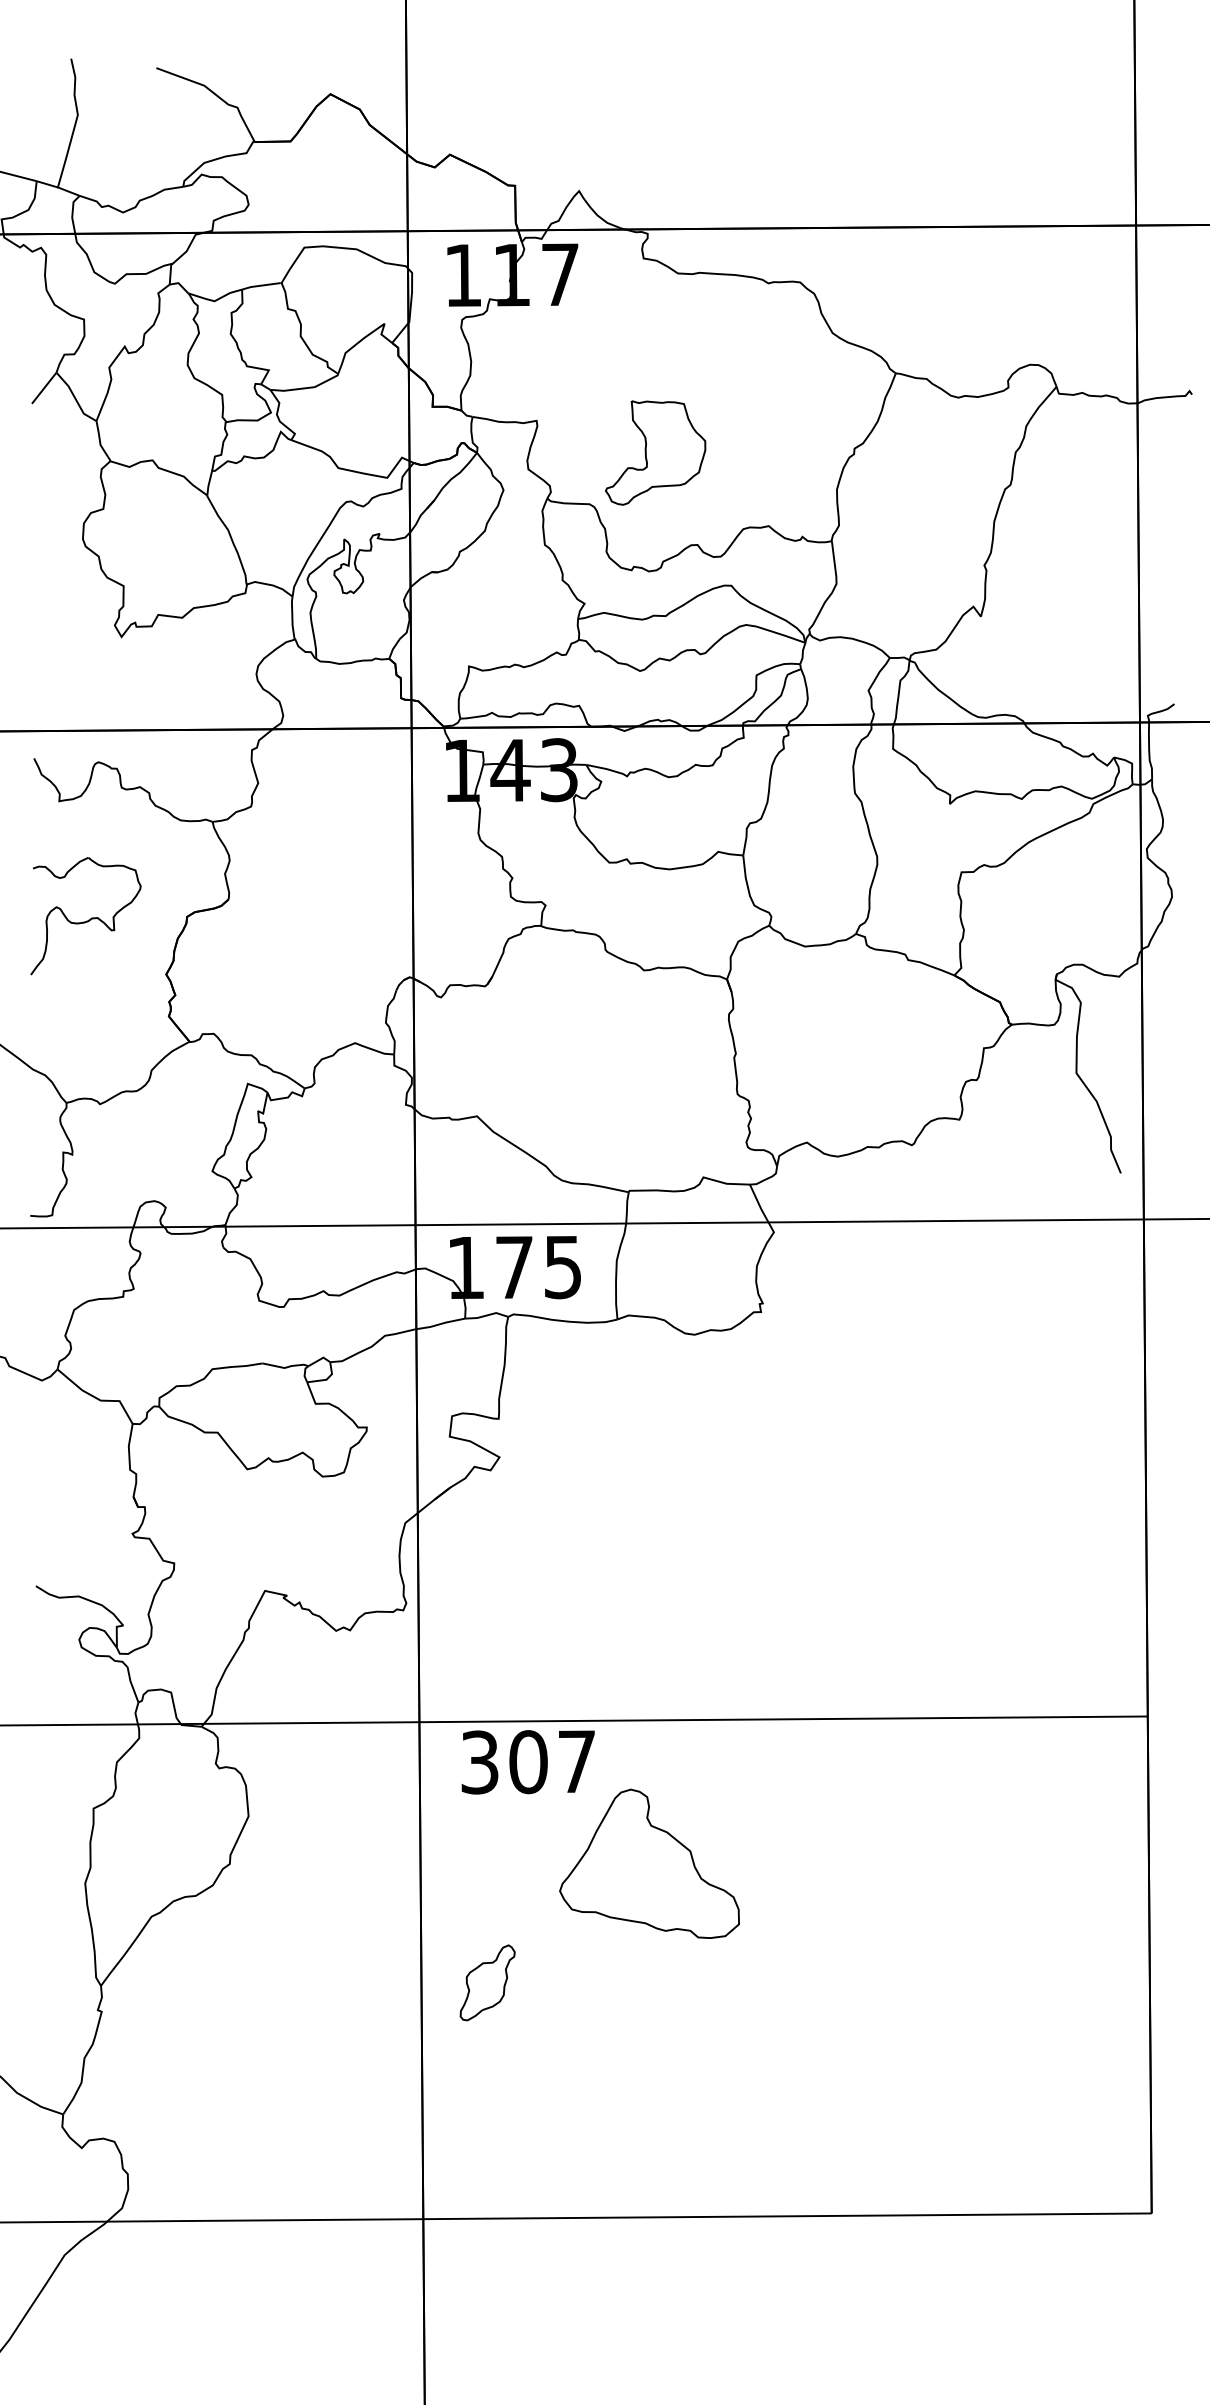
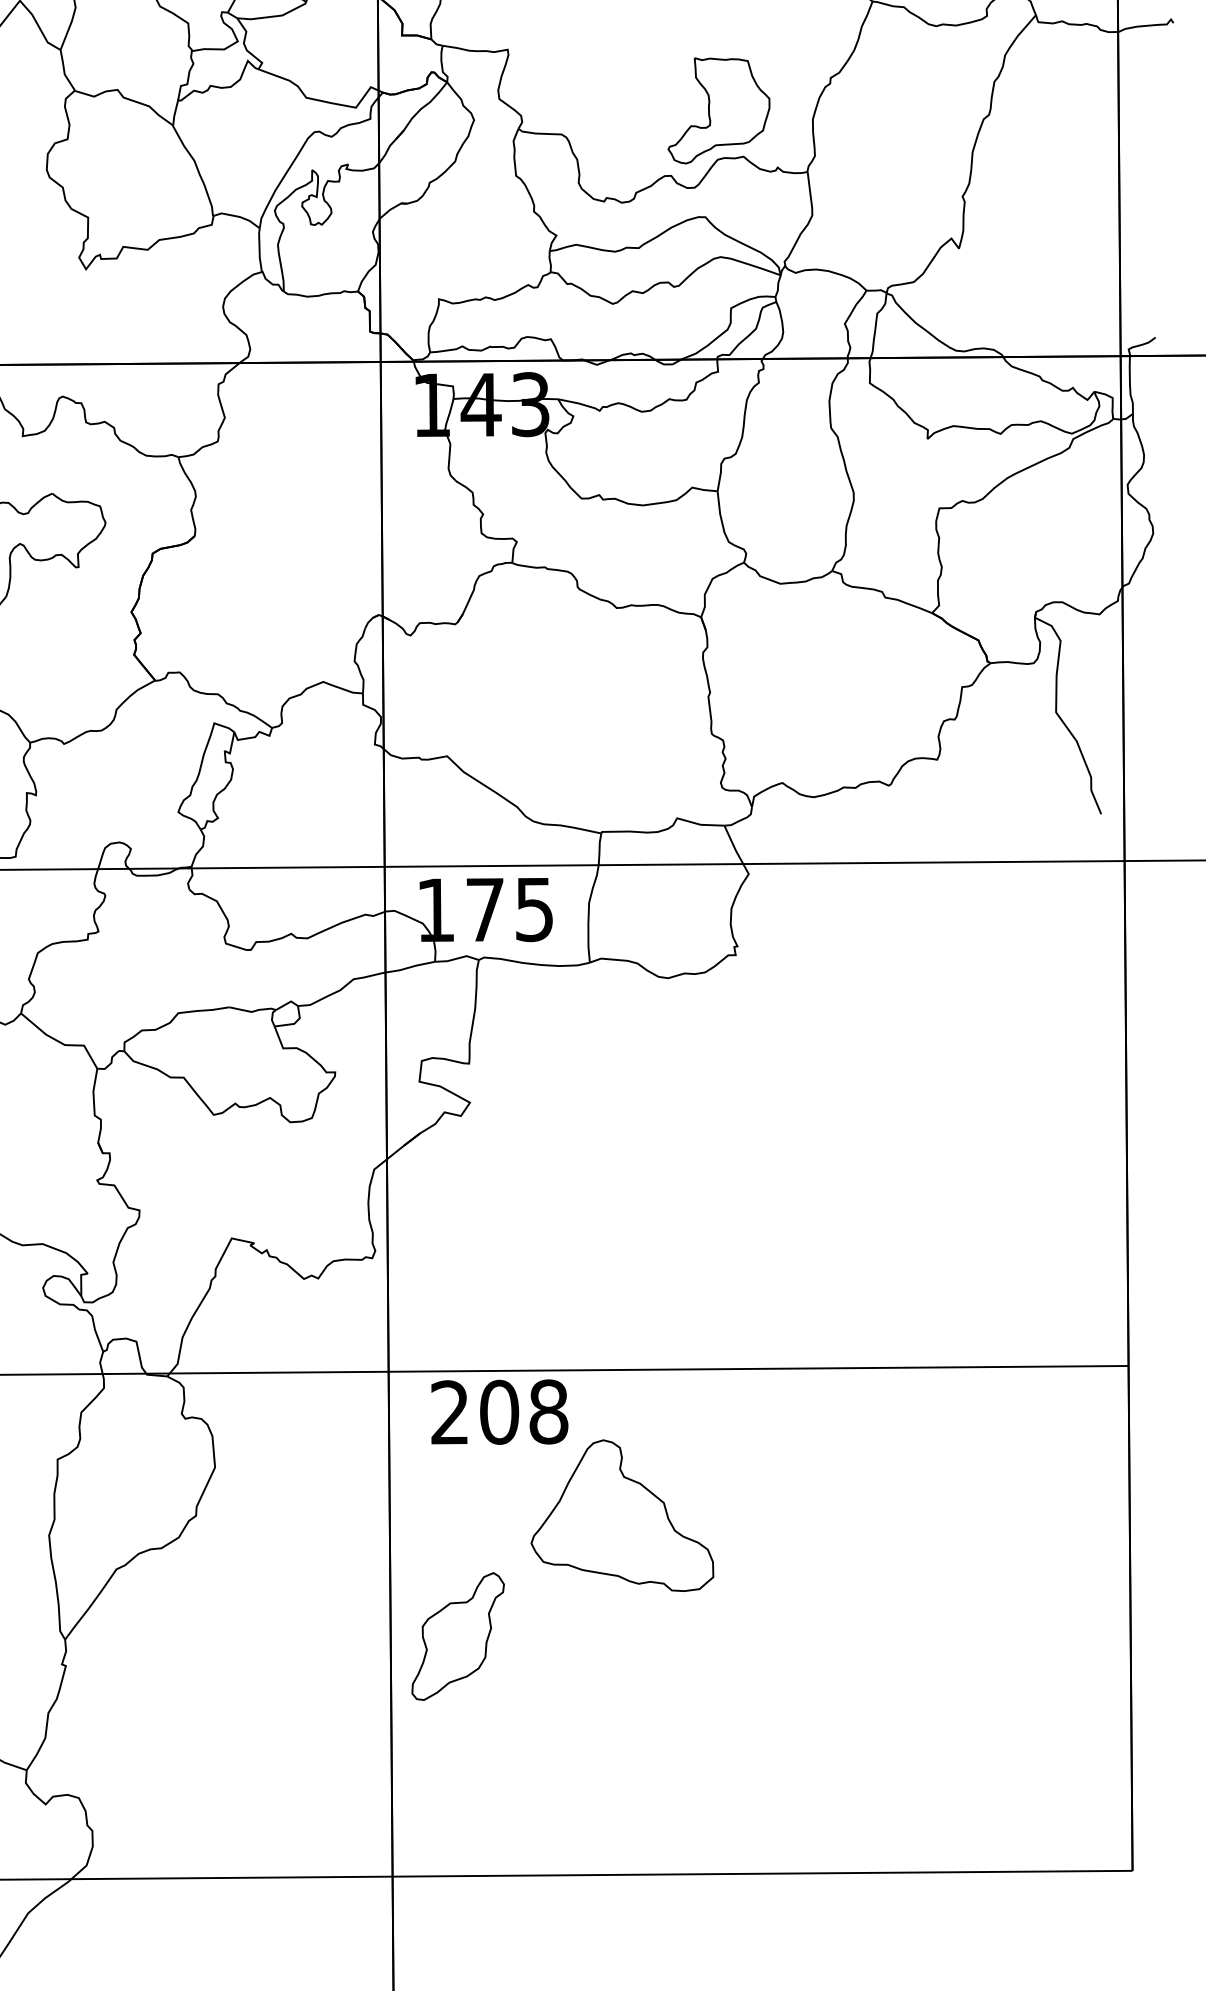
part: (655, 452) -> (718, 110), moved
text: (528, 1761) -> (499, 1411), 307 -> 208
part: (487, 1982) -> (457, 1636), size x1.67

